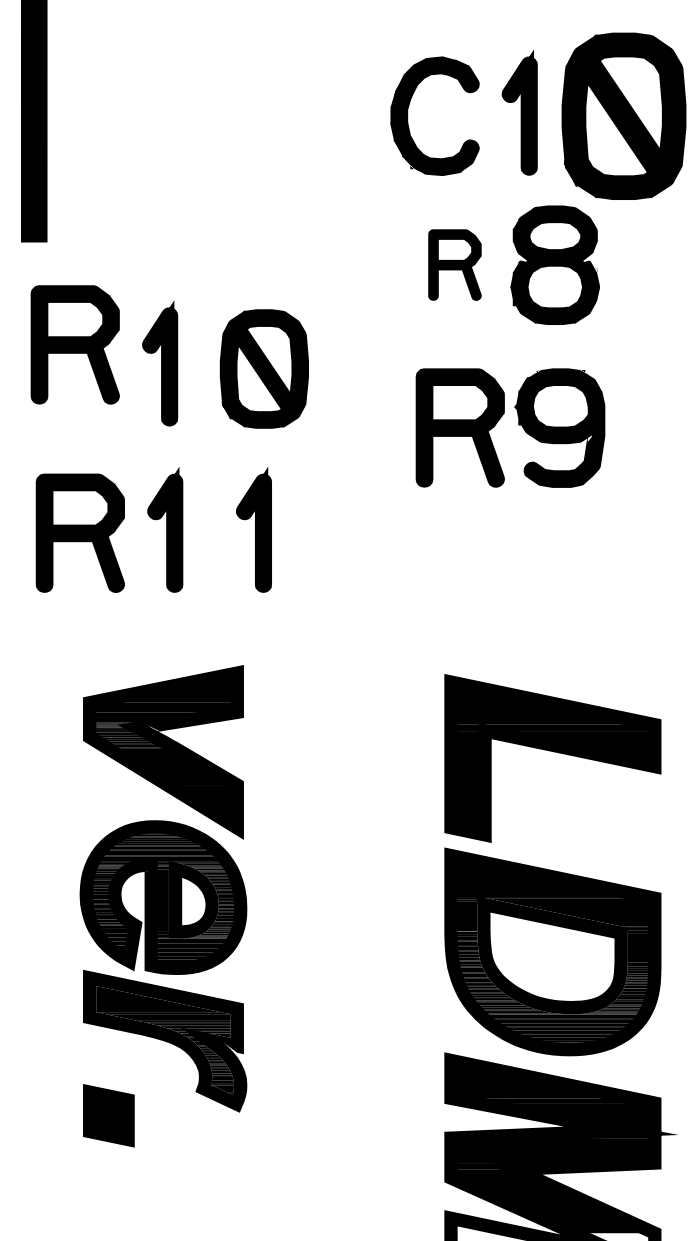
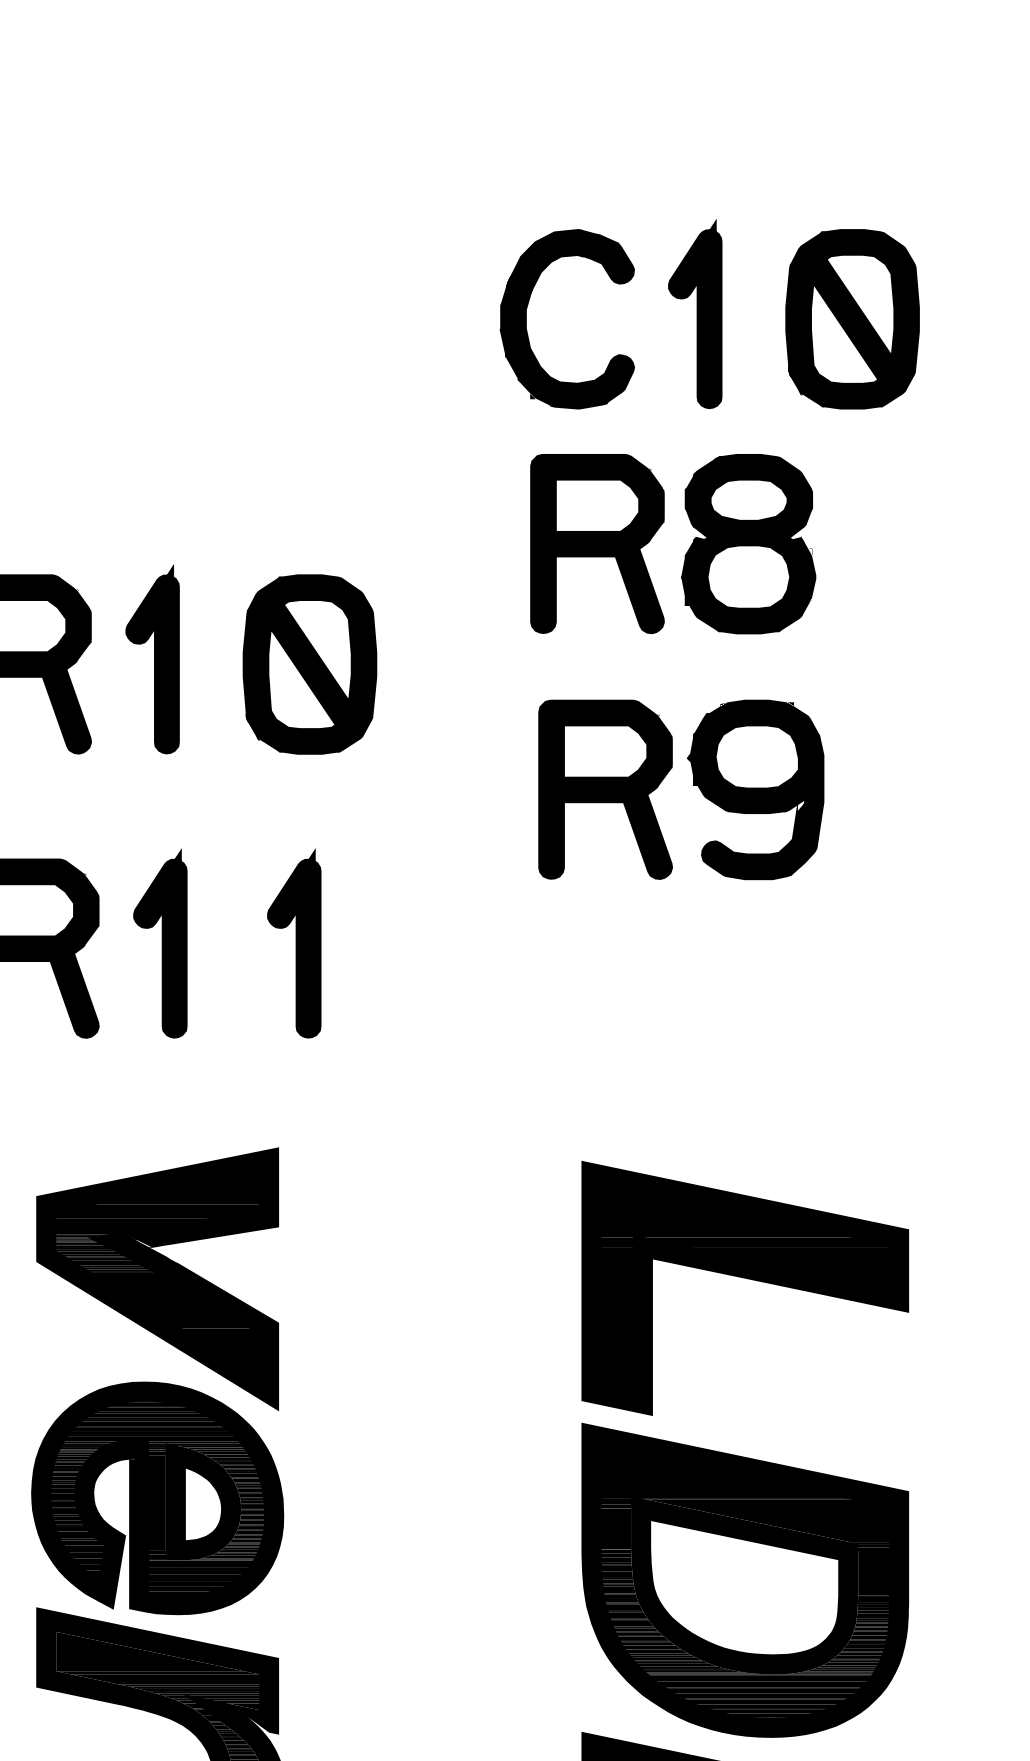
part: (623, 115) -> (851, 318), size x0.71
part: (454, 264) -> (596, 543), size x1.67
part: (160, 363) -> (153, 659), moved
part: (263, 368) -> (308, 663), moved

